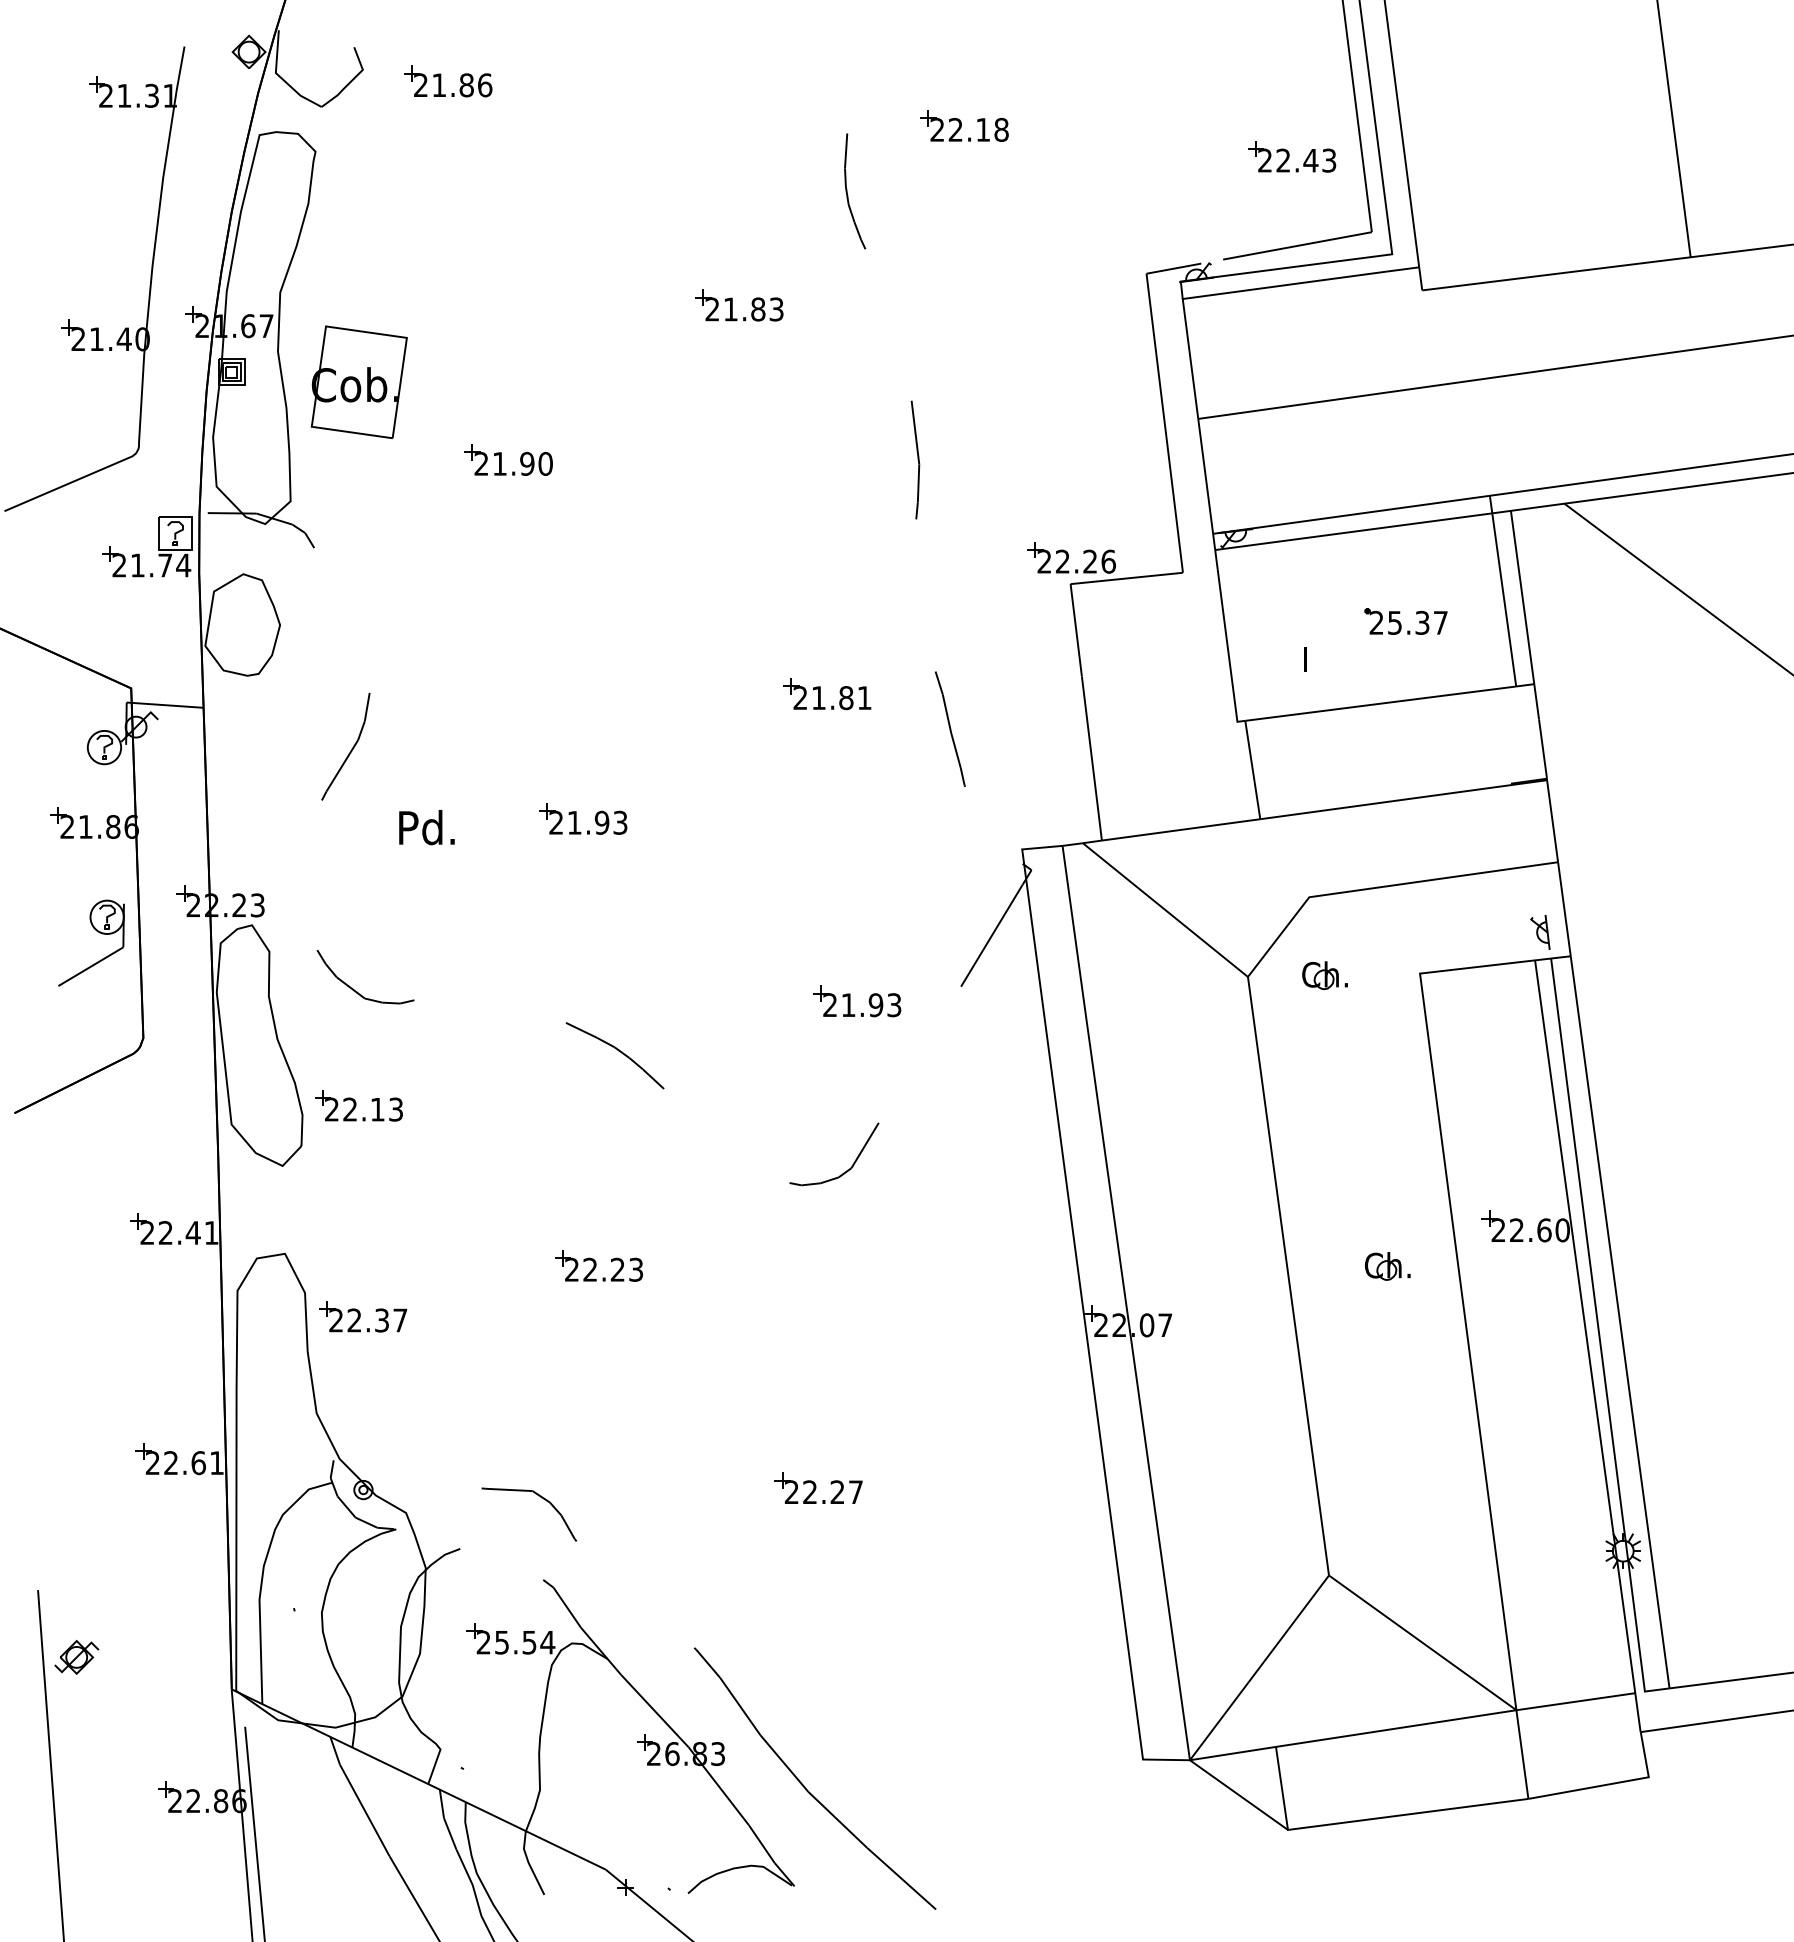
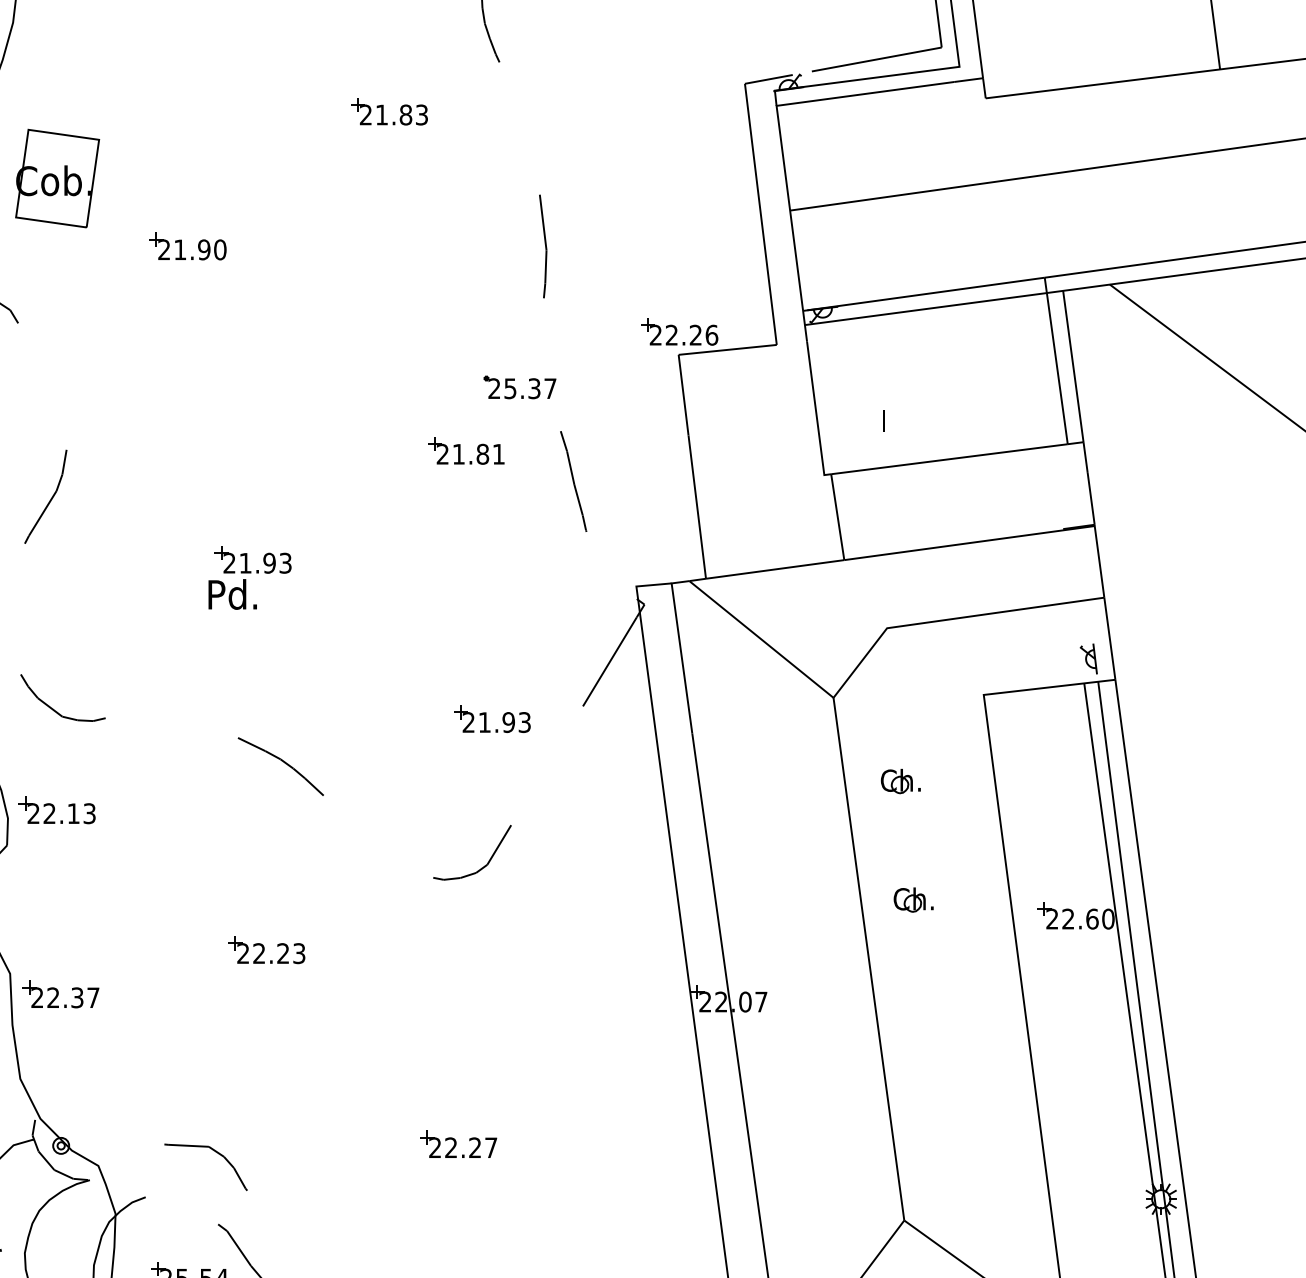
part: (1405, 621) -> (519, 387), moved
text: (426, 827) -> (232, 594), moved
part: (1324, 975) -> (900, 781), moved
part: (1387, 1266) -> (913, 900), moved

